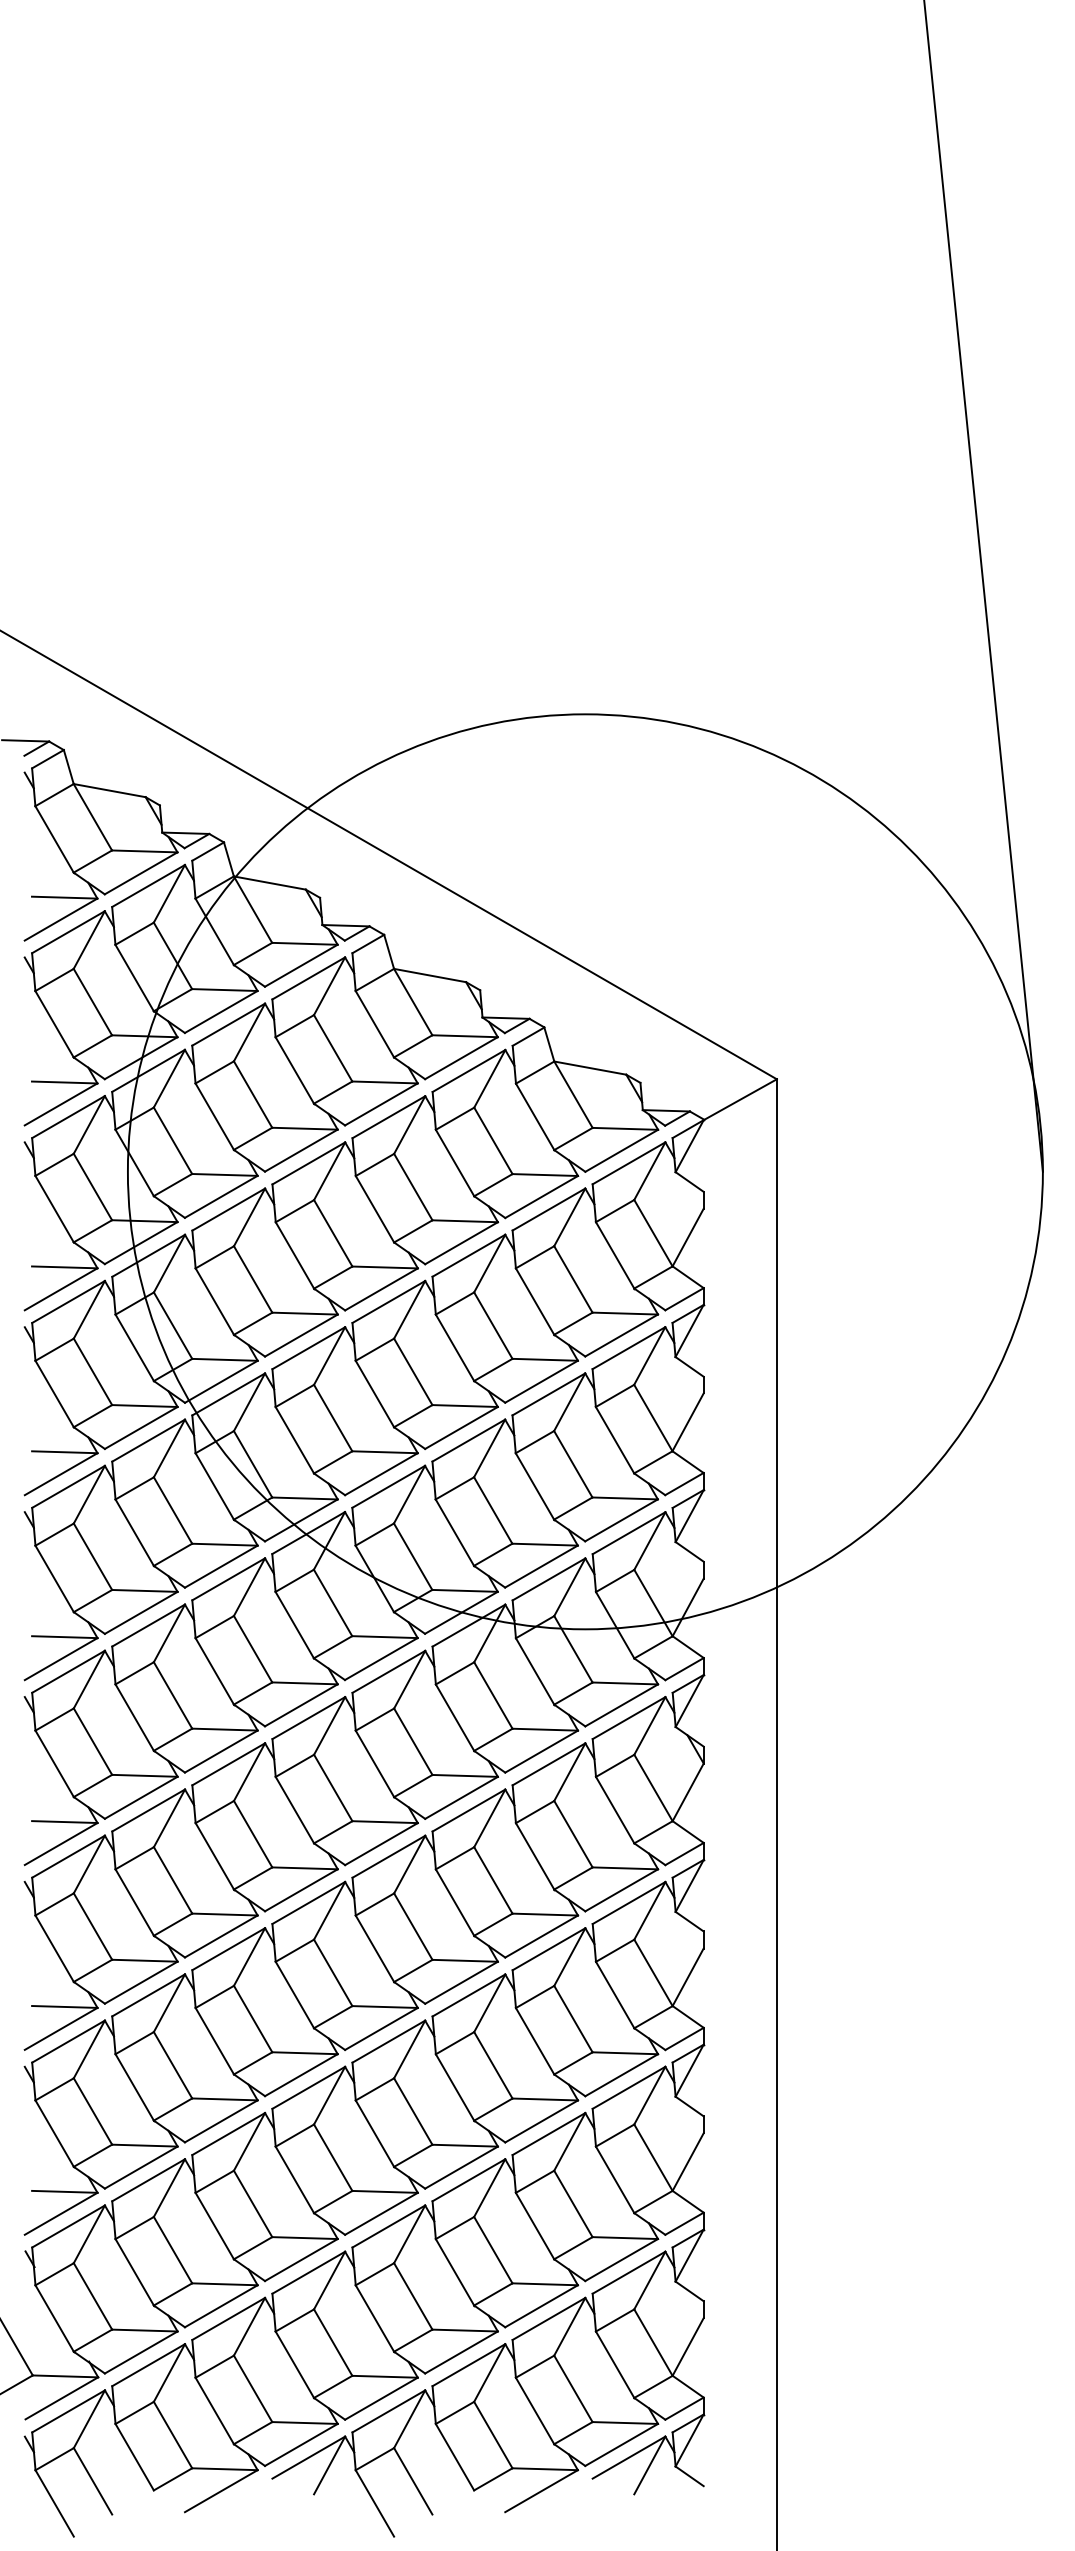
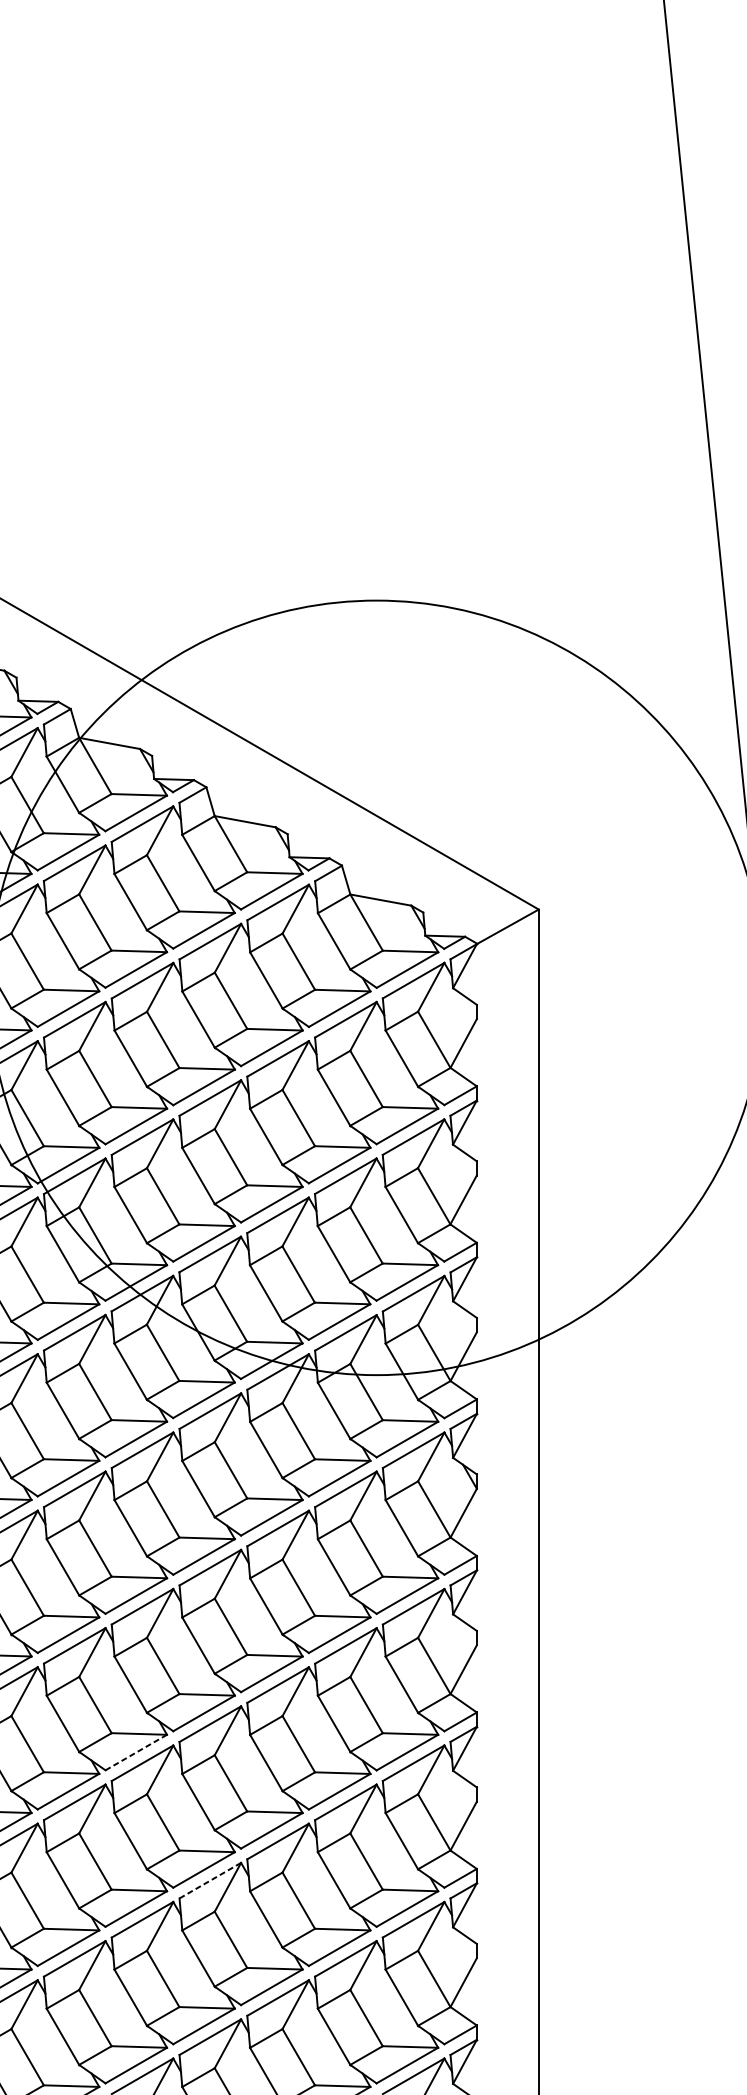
line: (301, 2075) -> (136, 1752), solid -> dashed
line: (388, 2226) -> (210, 1880), solid -> dashed

